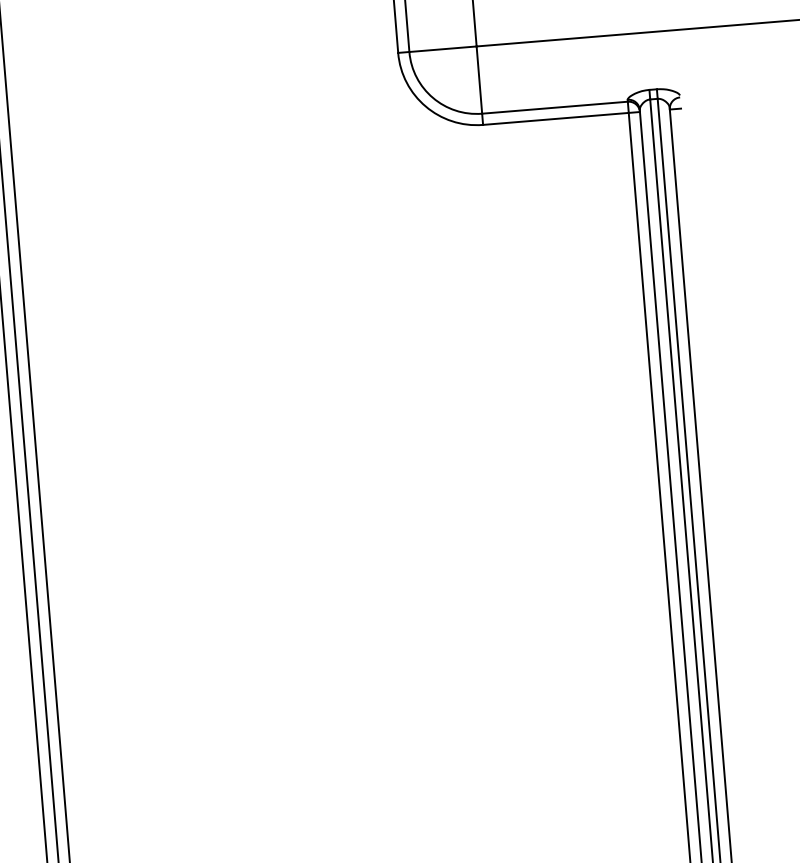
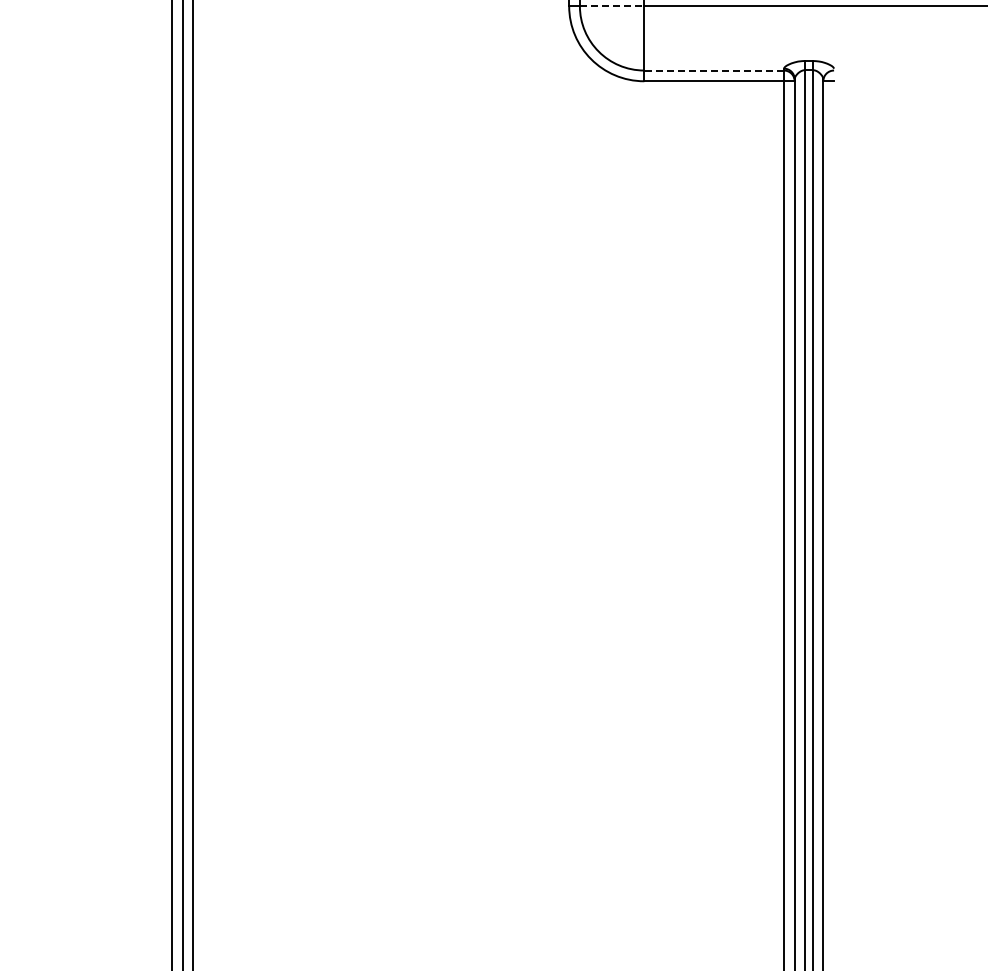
line: (443, 49) -> (612, 6), solid -> dashed
line: (555, 107) -> (714, 70), solid -> dashed

